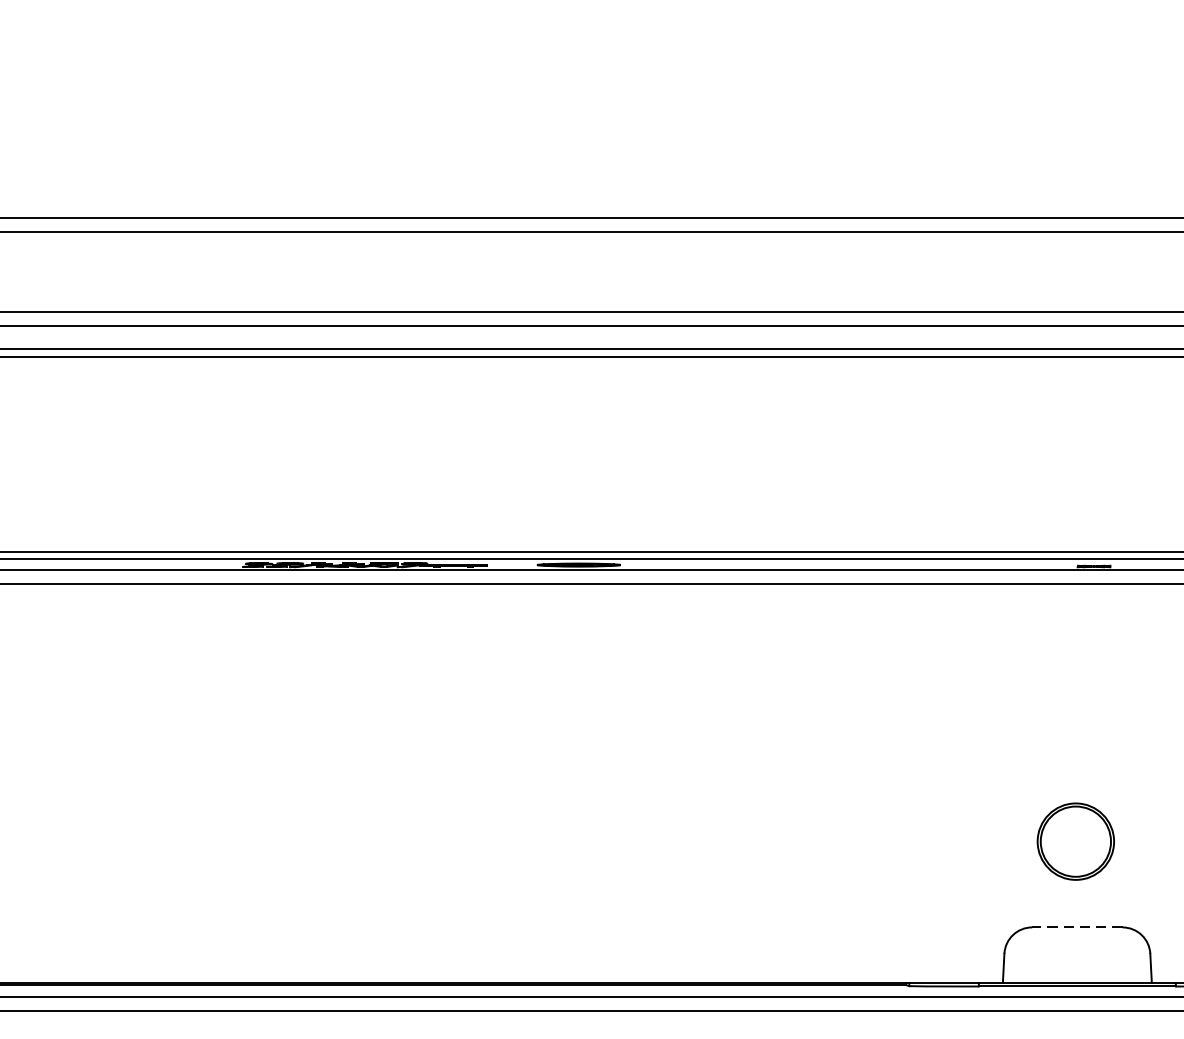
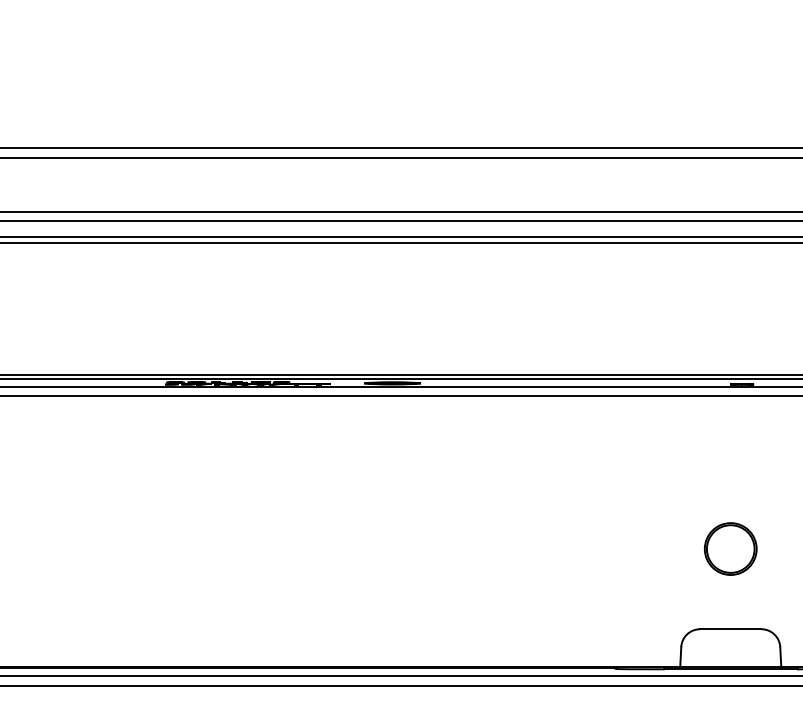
part: (1075, 840) -> (730, 548), moved
line: (1076, 927) -> (730, 629), dashed -> solid

